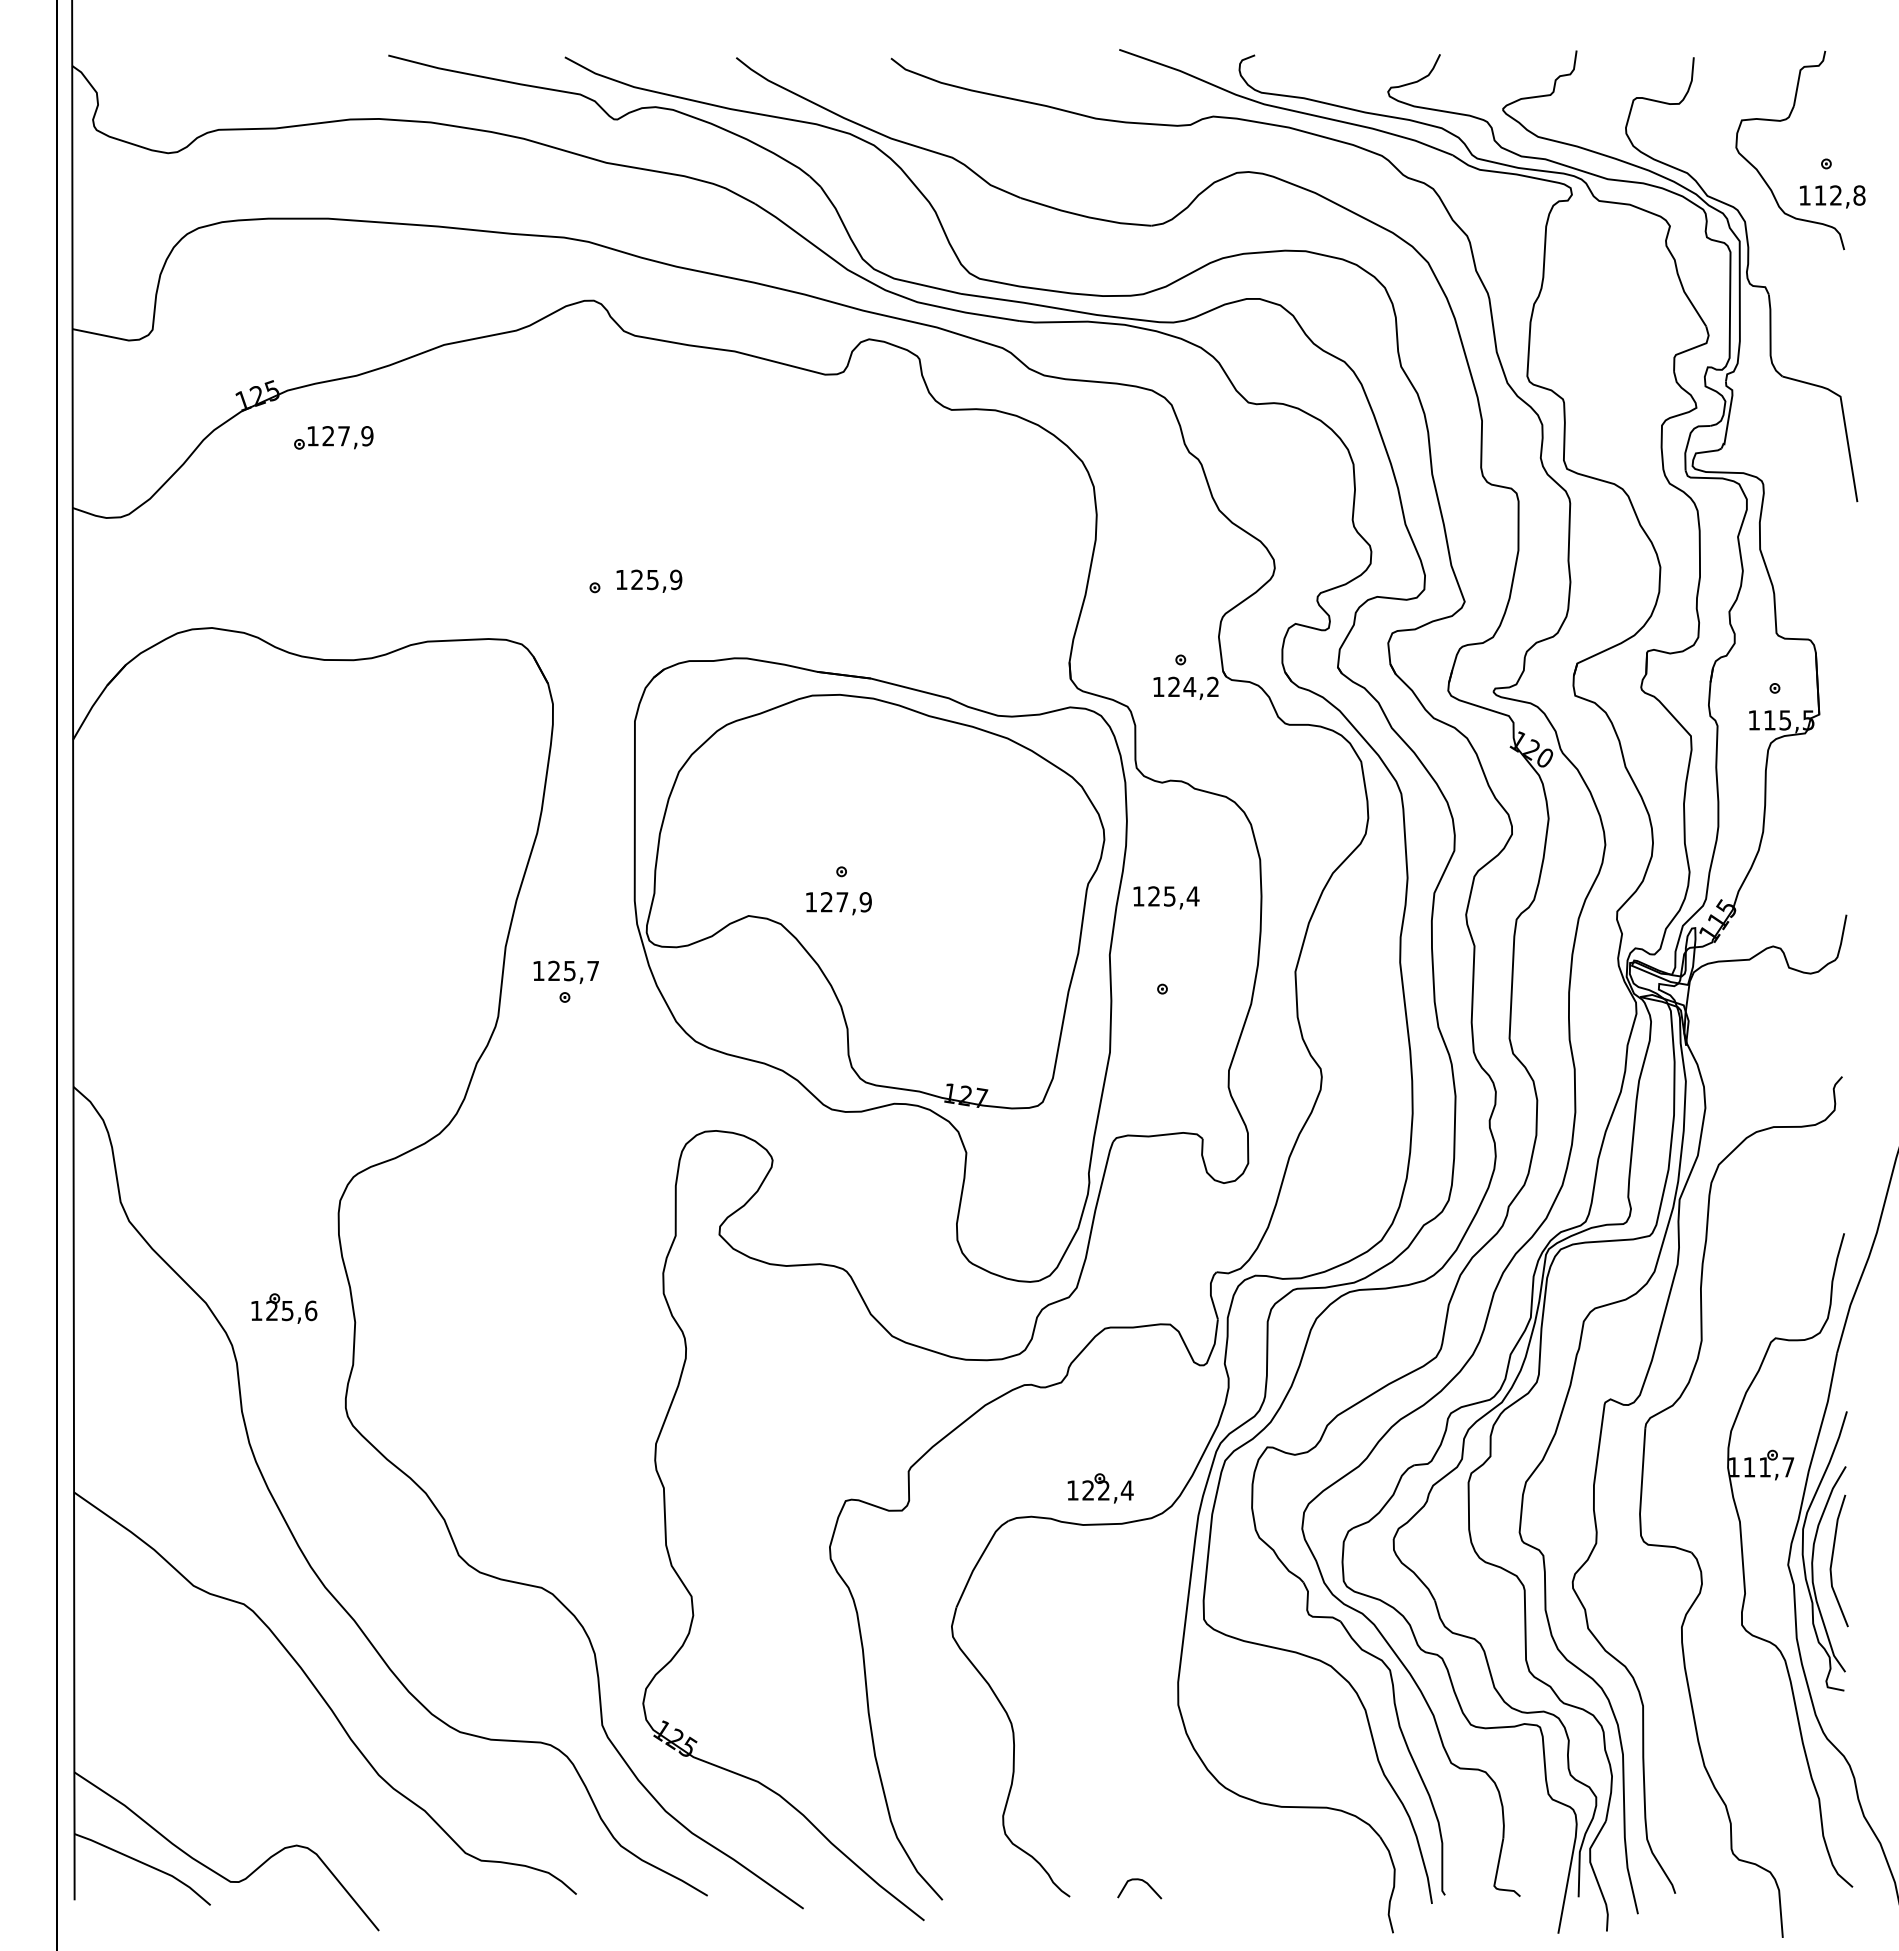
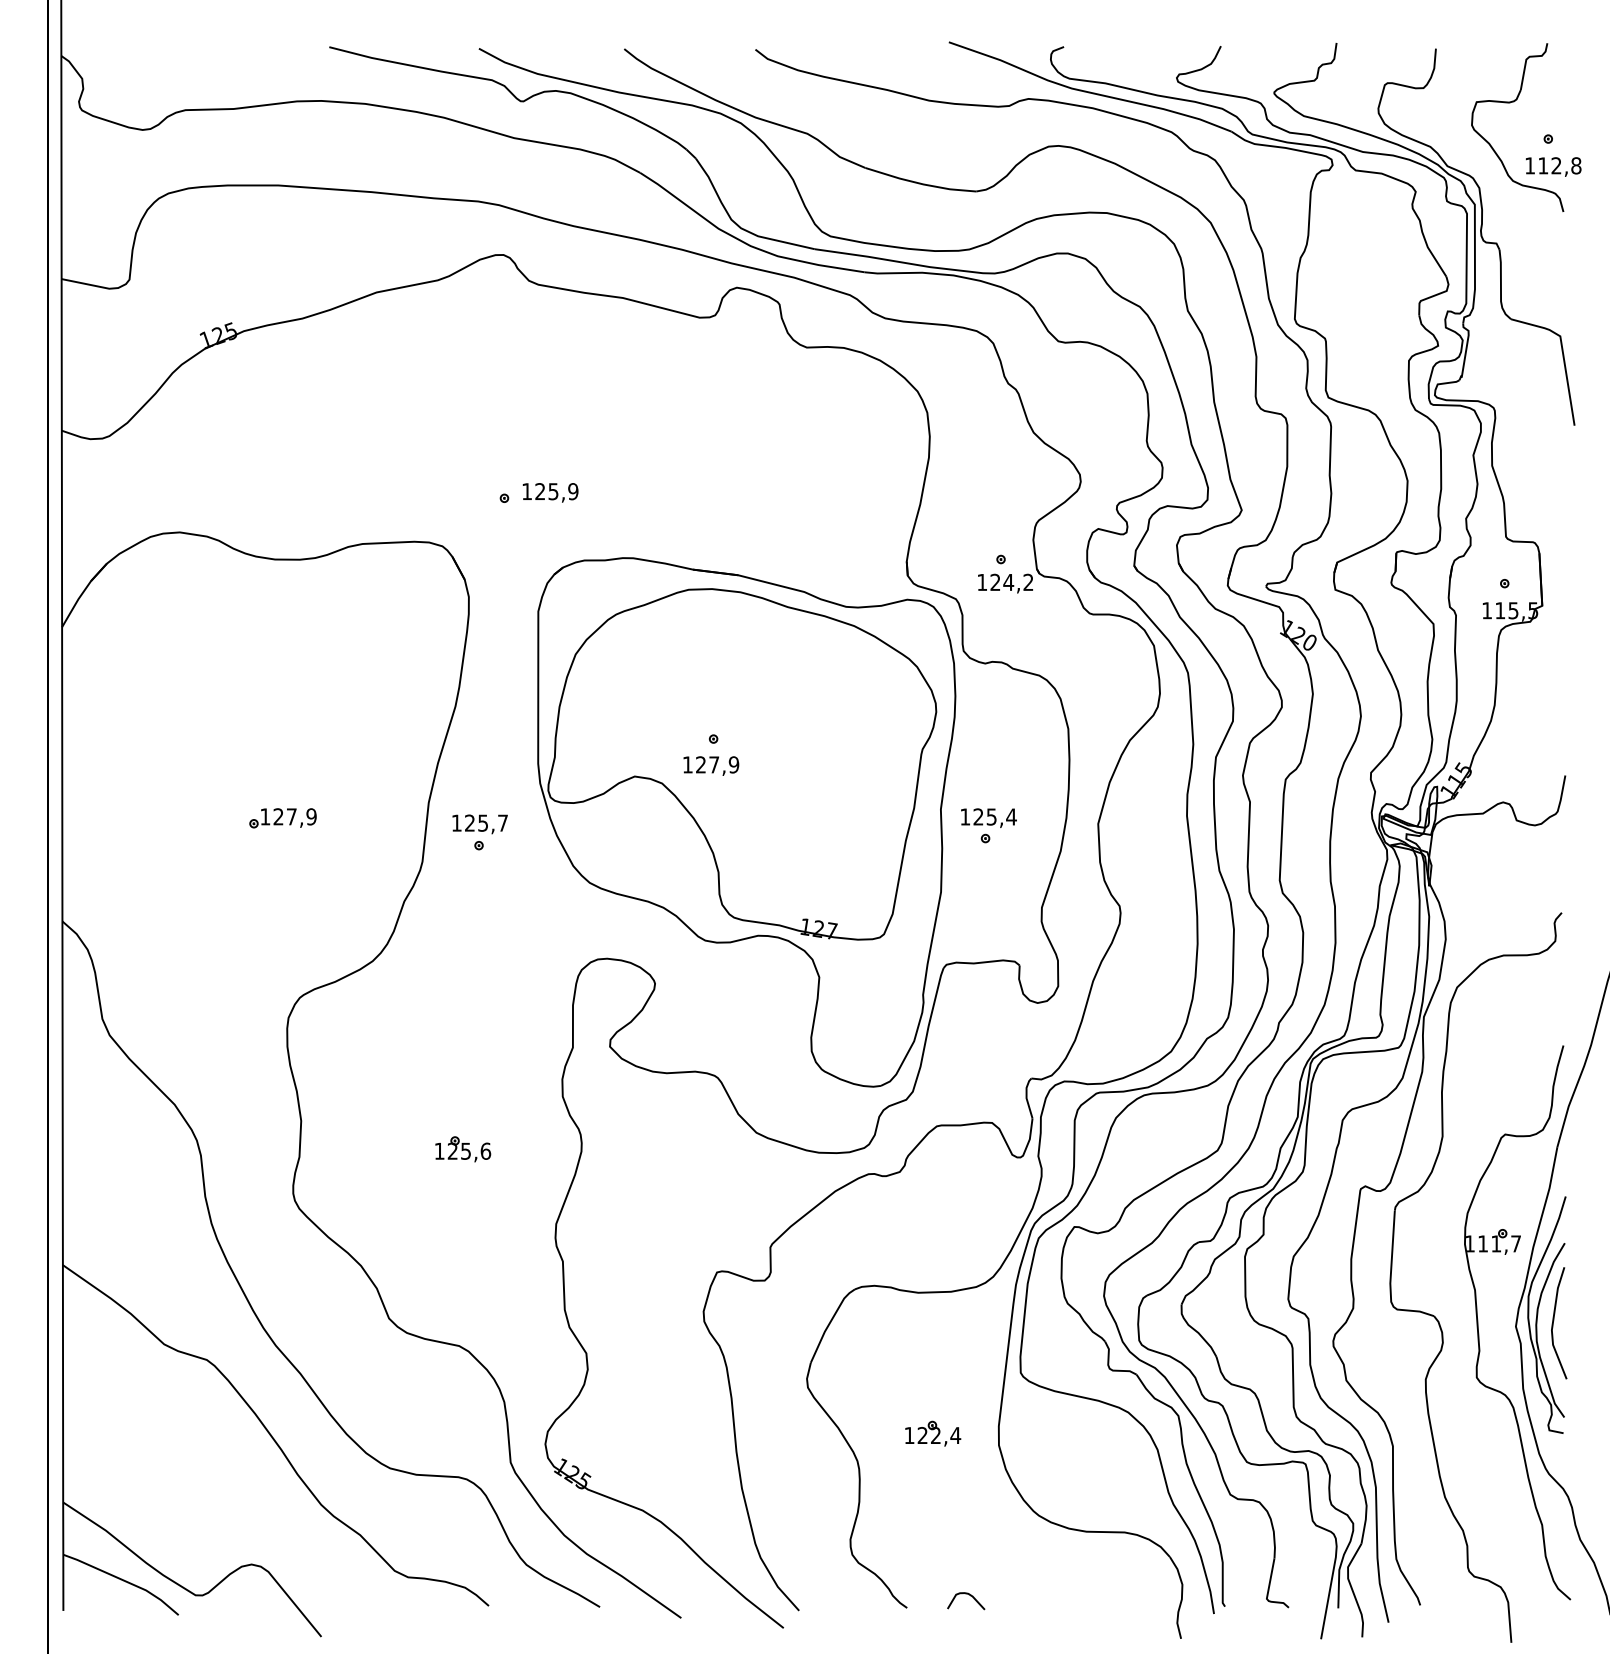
part: (333, 438) -> (282, 818), moved
text: (1165, 897) -> (988, 817), moved
part: (284, 1308) -> (463, 1149), moved
part: (1101, 1488) -> (933, 1433), moved

